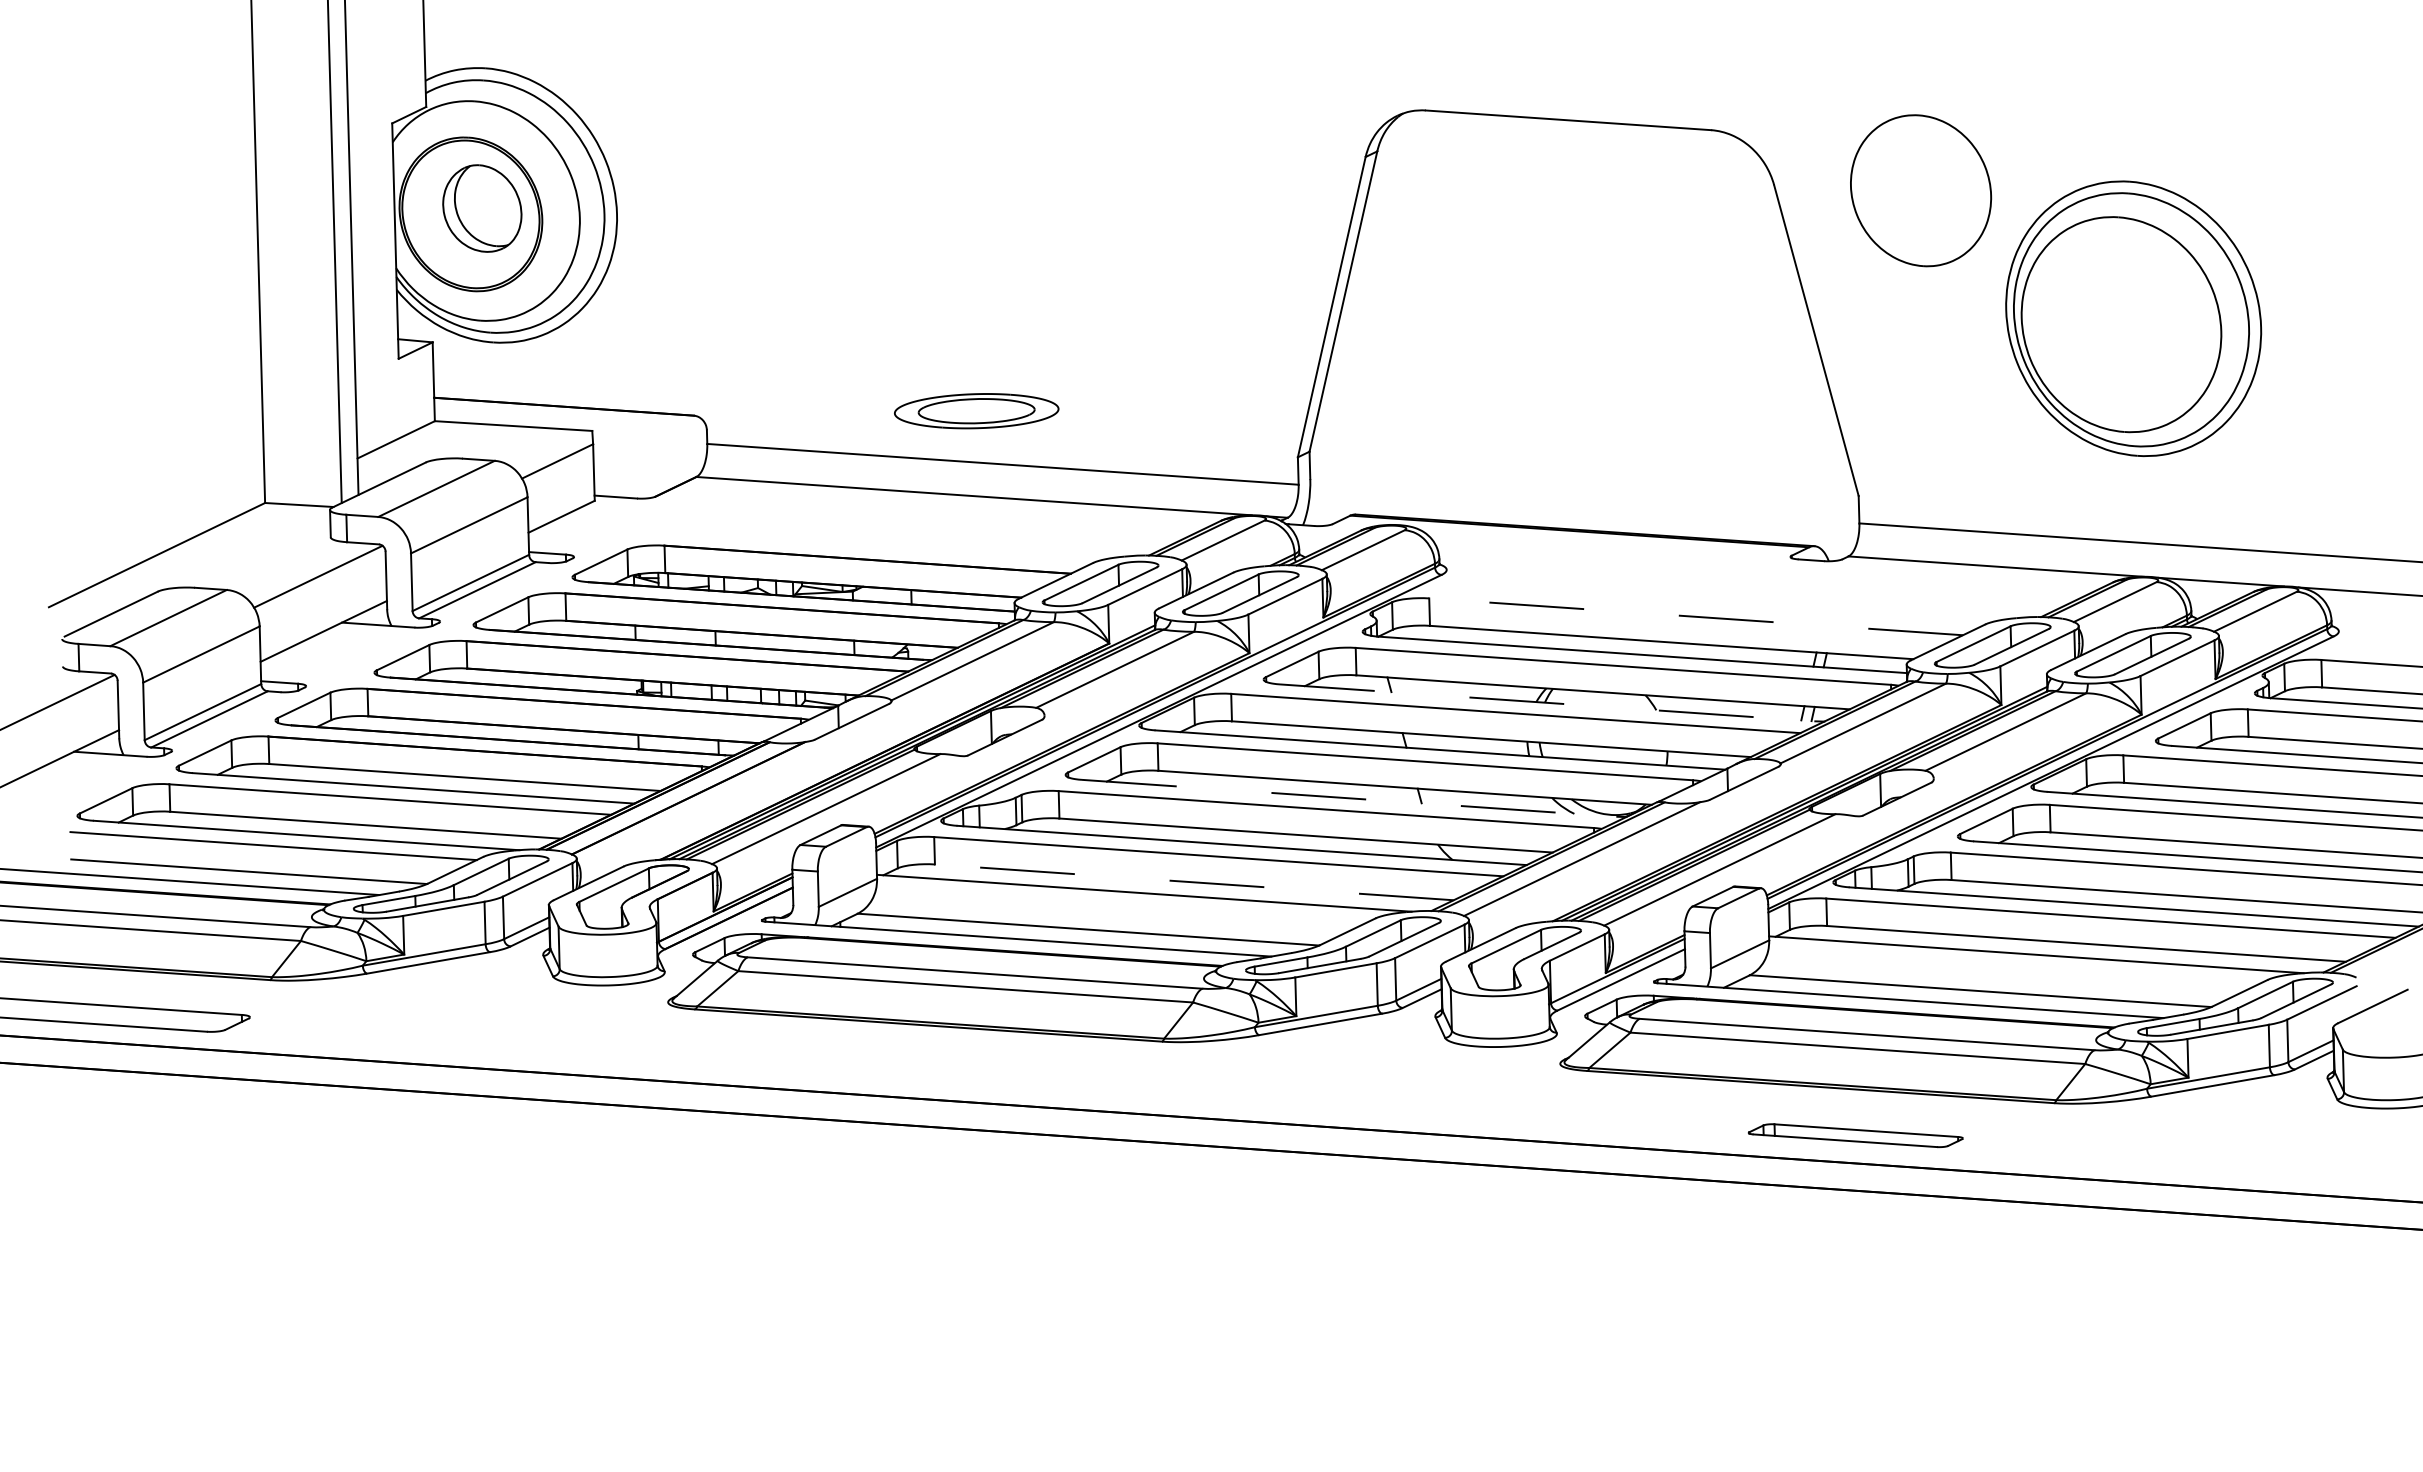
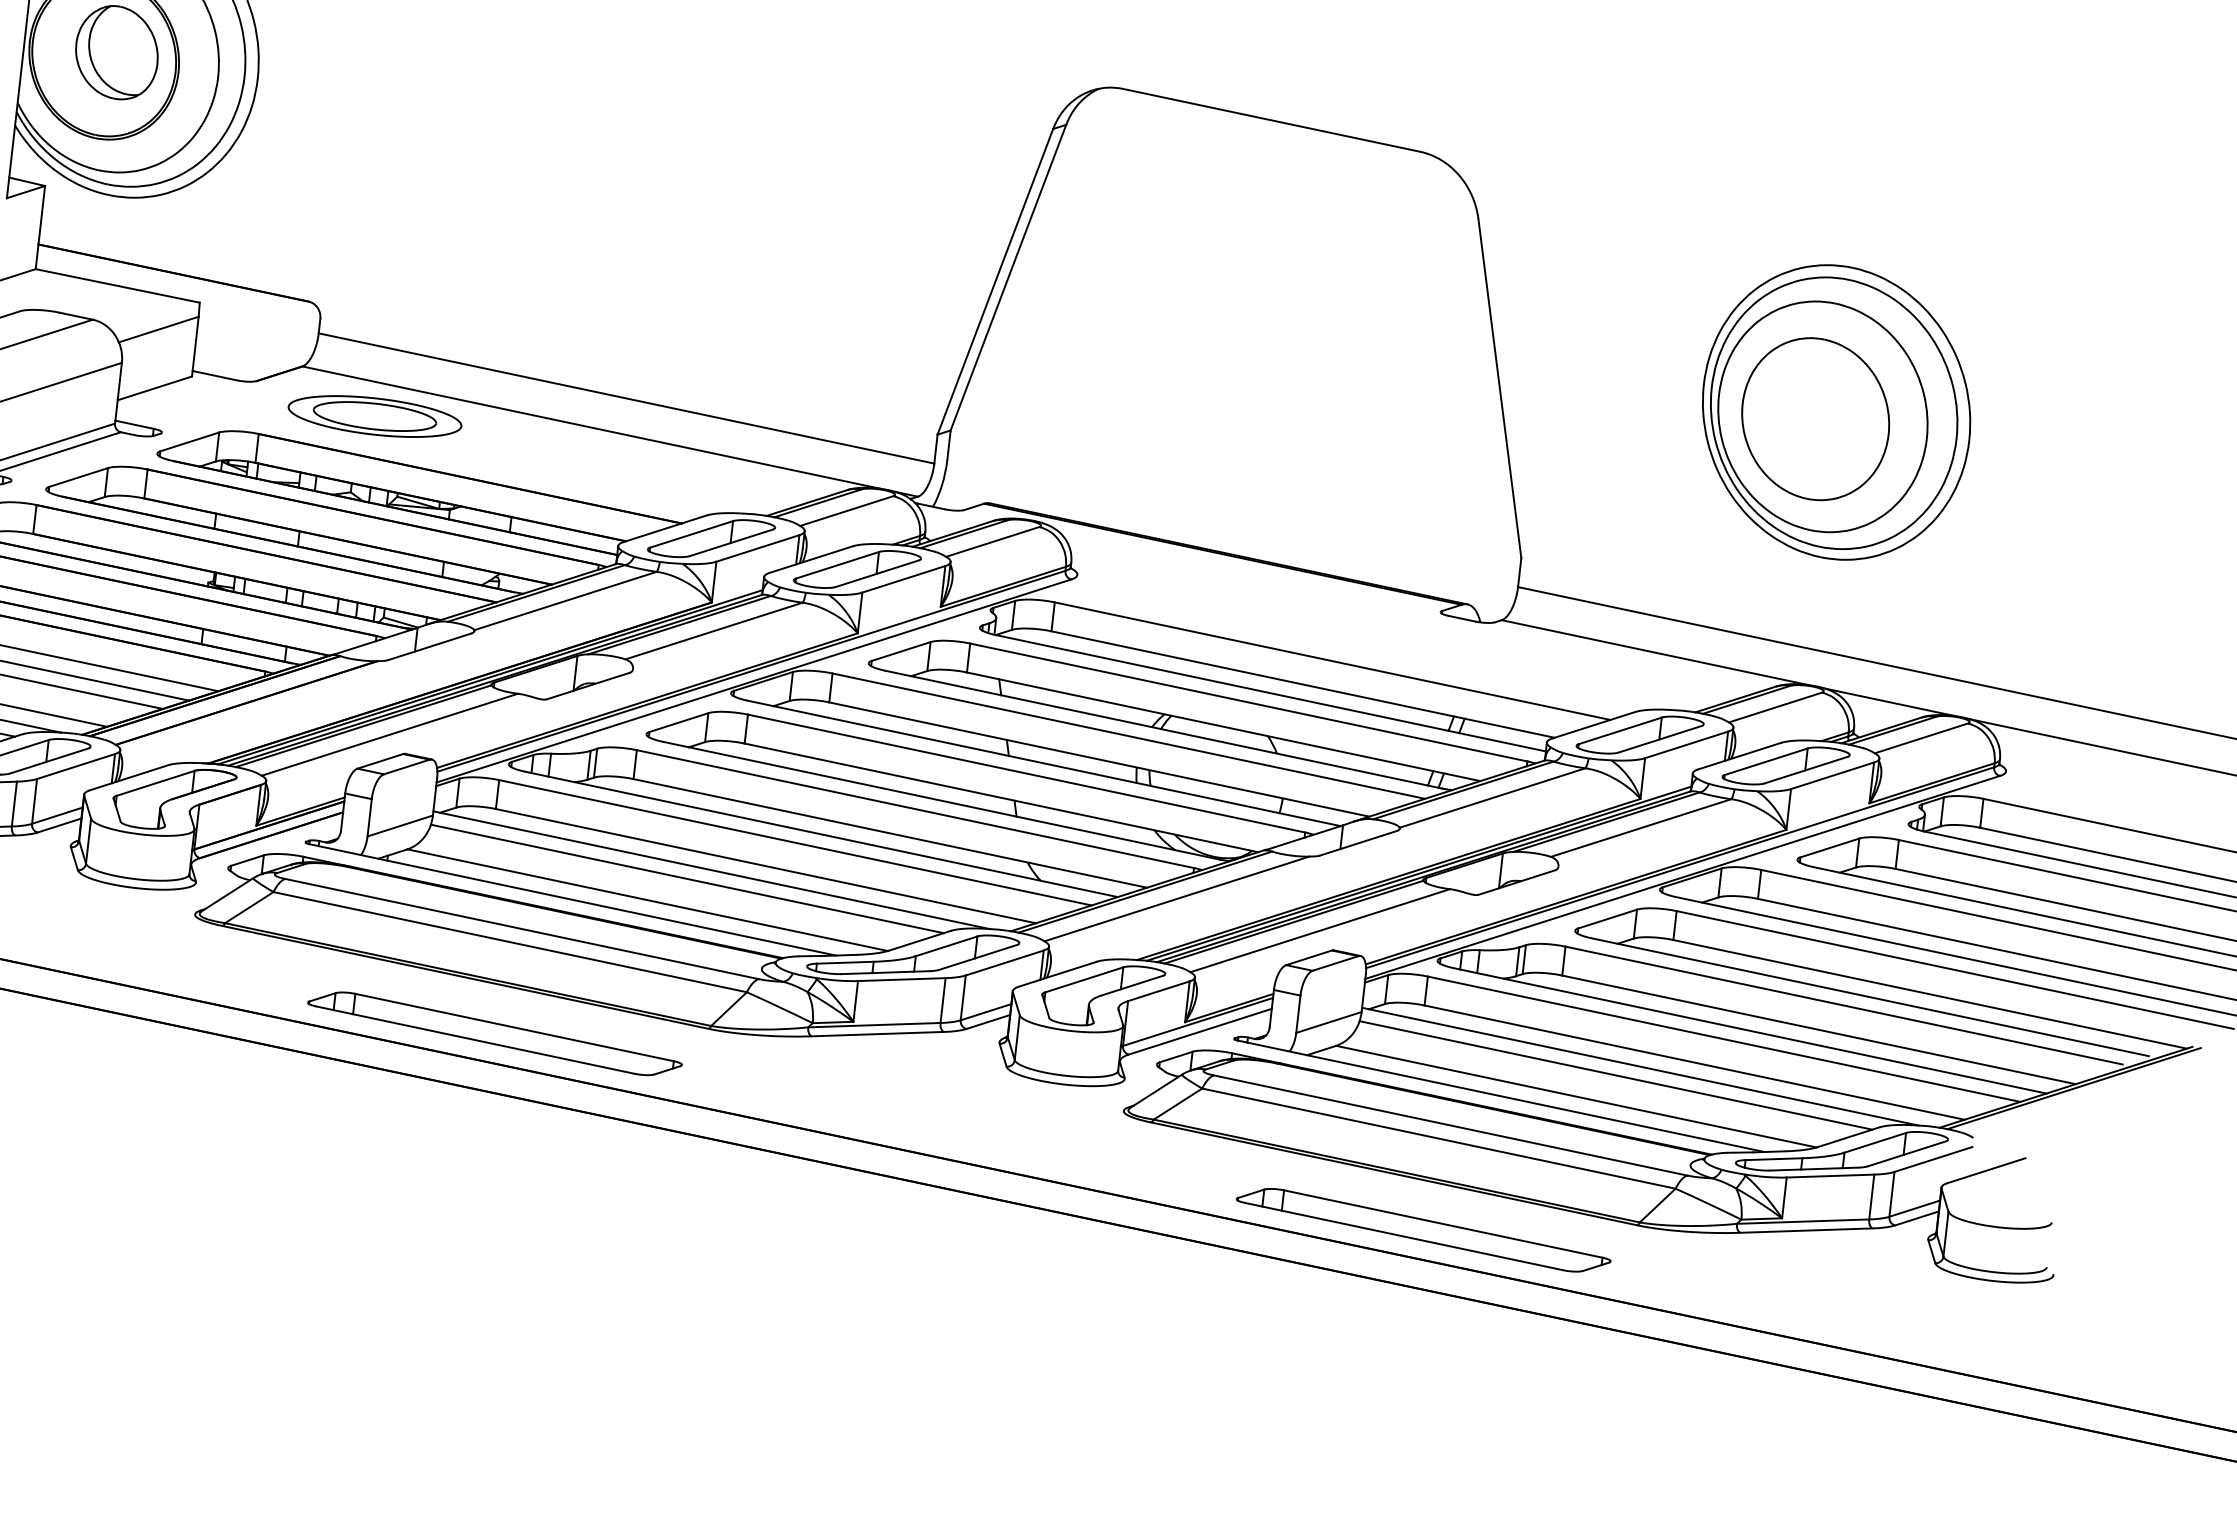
part: (1921, 190) -> (1816, 418), moved
part: (976, 411) -> (374, 416), moved
line: (1696, 616) -> (1333, 660), dashed -> solid
line: (1548, 702) -> (1164, 729), dashed -> solid
line: (1350, 798) -> (942, 801), dashed -> solid
line: (1193, 882) -> (765, 866), dashed -> solid
line: (1122, 904) -> (687, 878), added
line: (2014, 966) -> (1615, 1075), added
part: (963, 1074) -> (494, 1034), added
part: (1855, 1135) -> (1423, 1229), size x1.67

